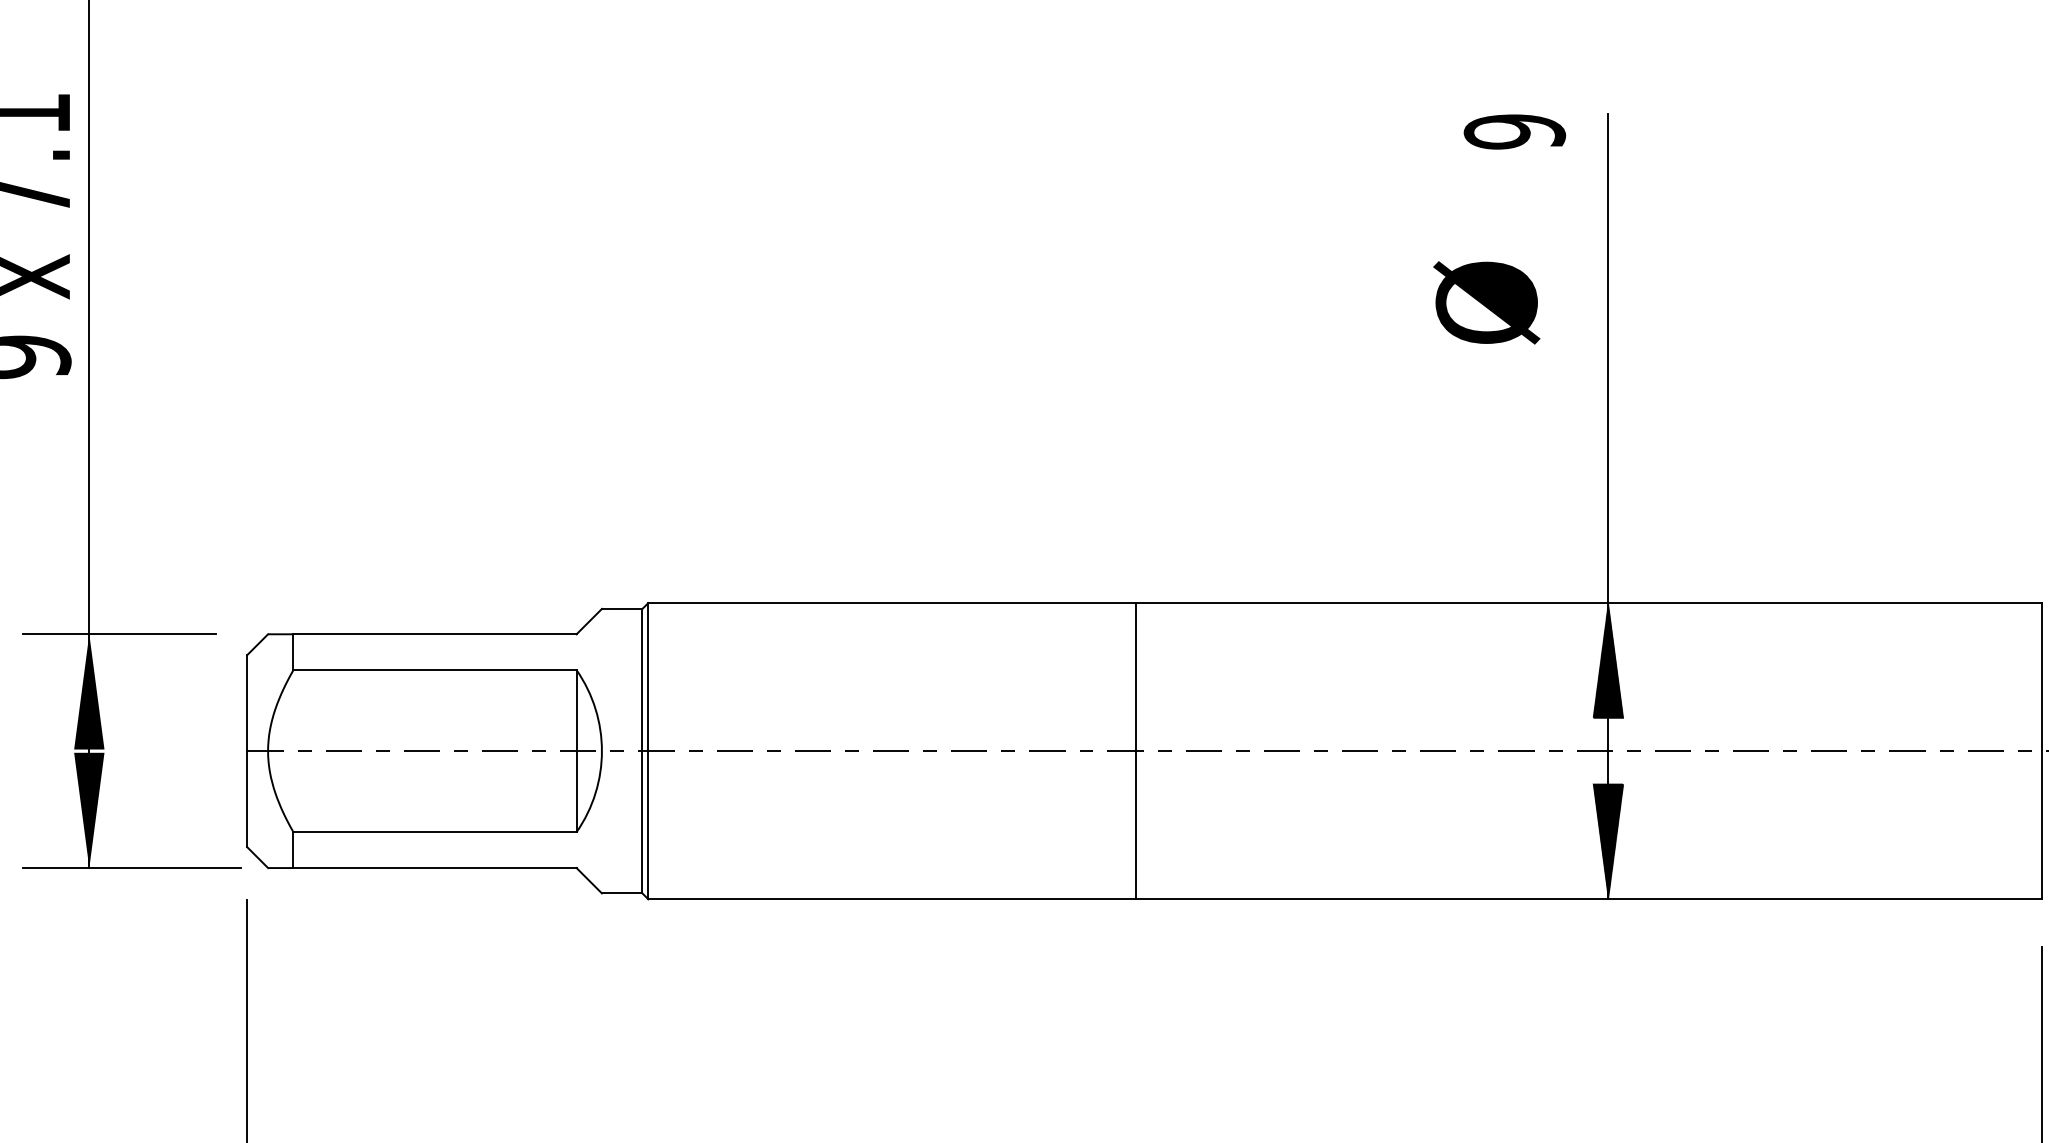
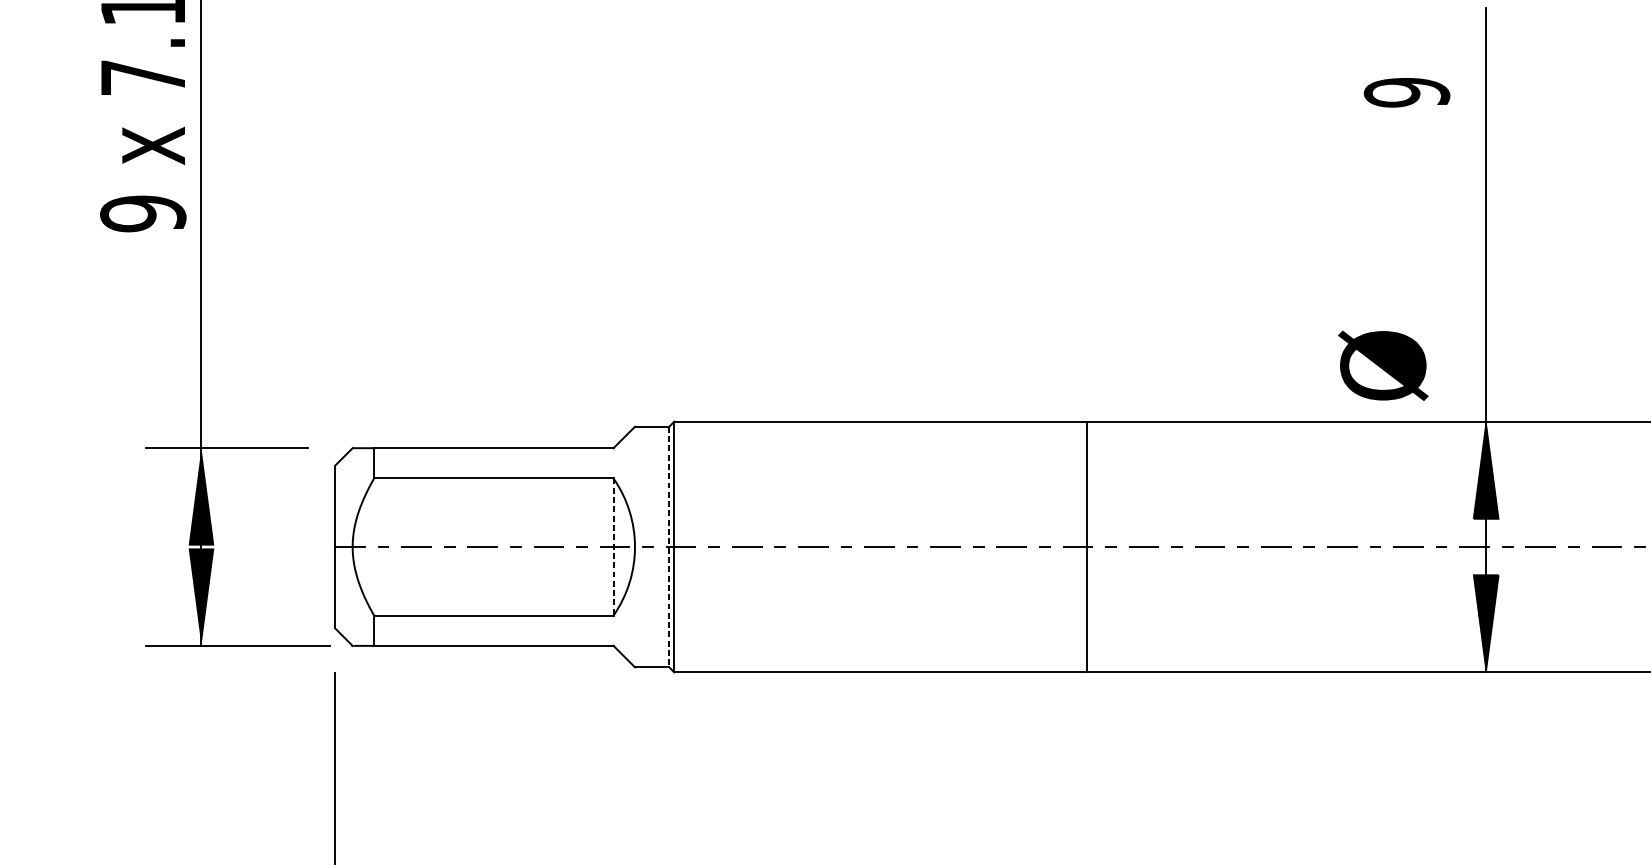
text: (1514, 131) -> (1406, 92), moved
text: (1486, 302) -> (1383, 365), moved
line: (576, 751) -> (613, 547), solid -> dashed
line: (642, 751) -> (669, 547), solid -> dashed

